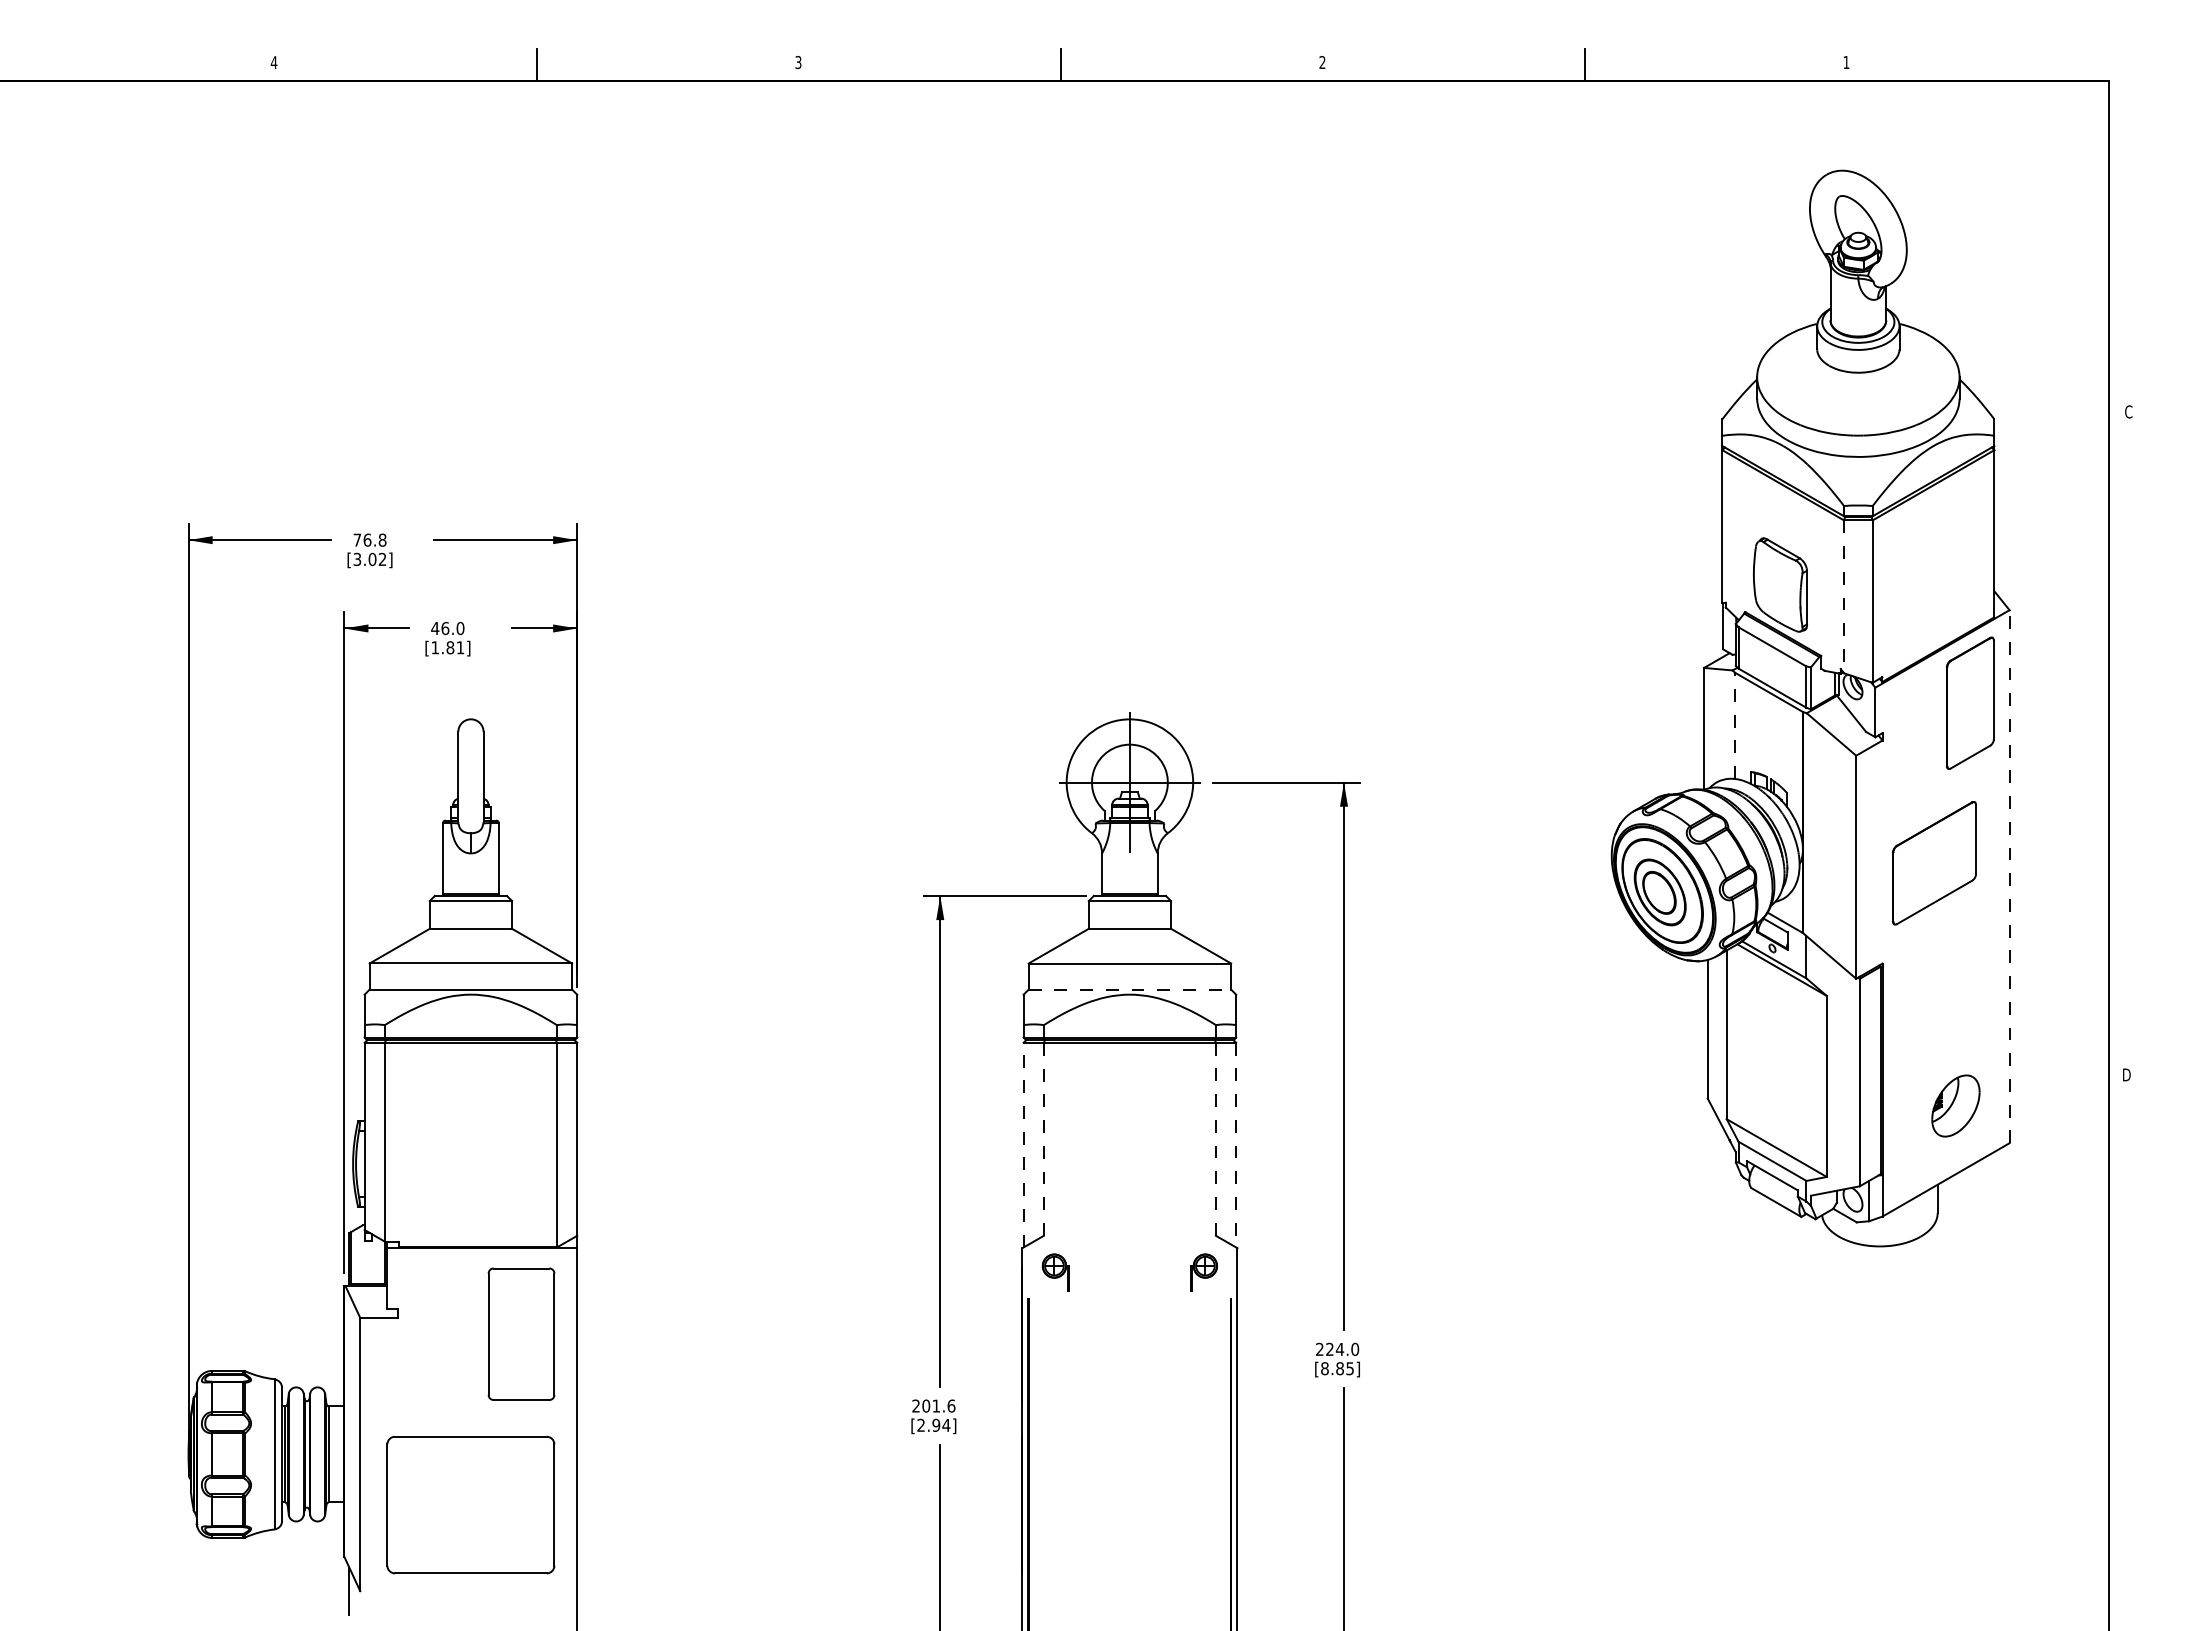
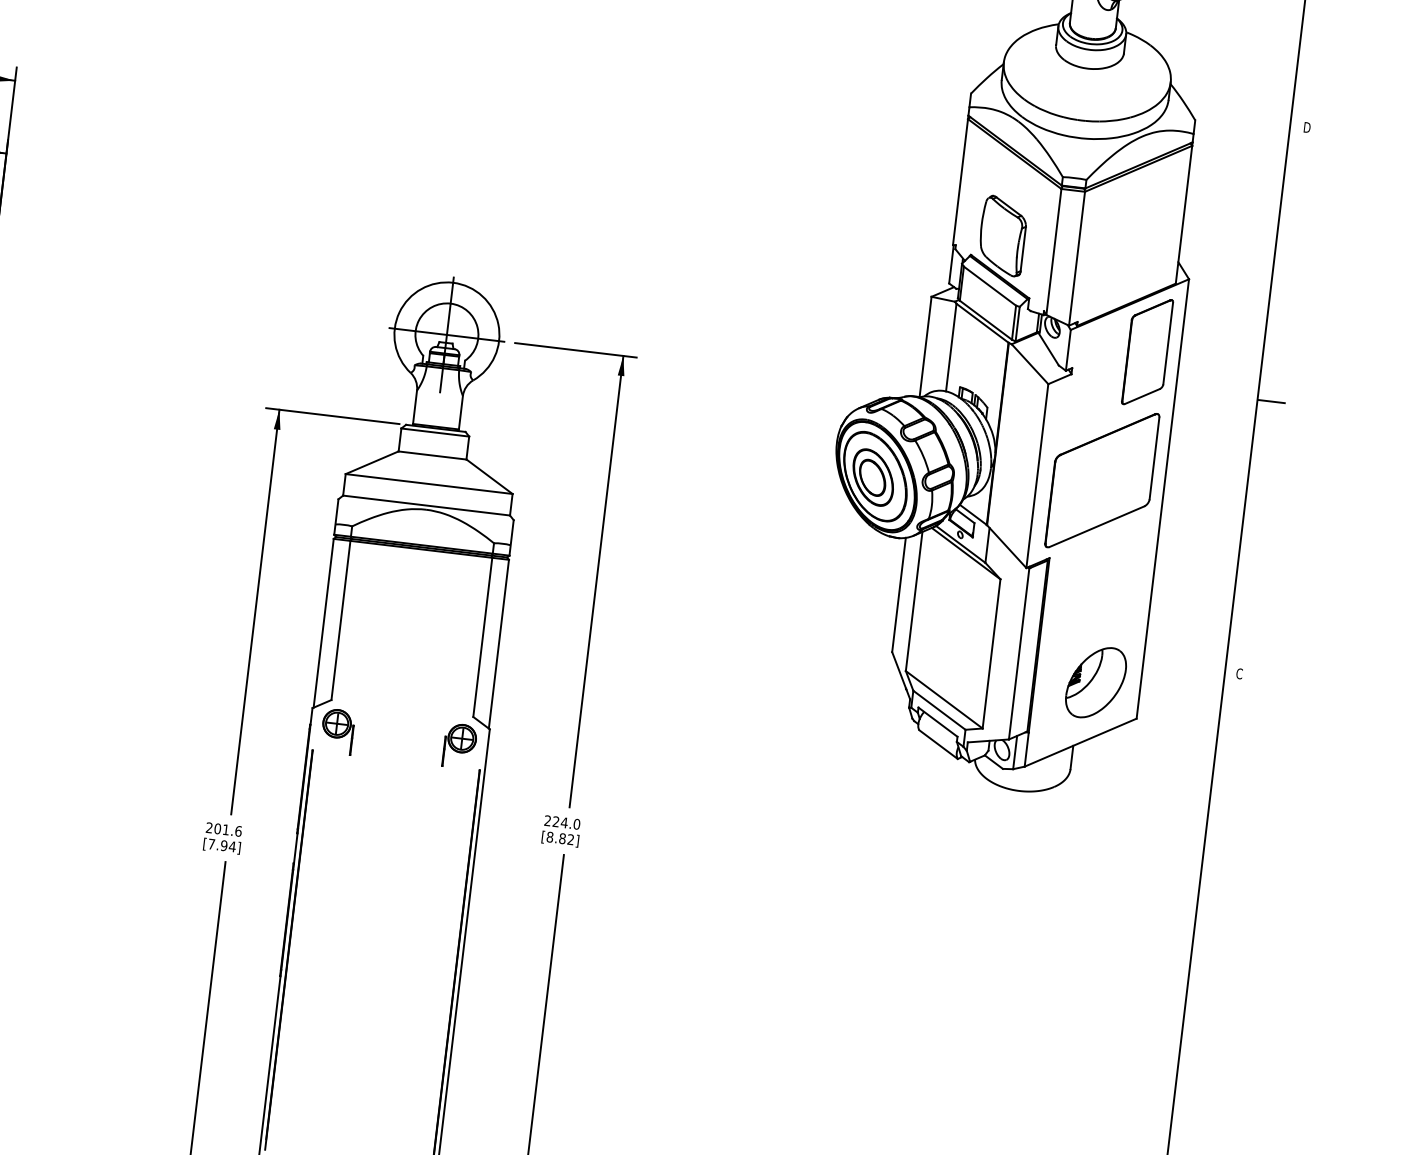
text: (2129, 411) -> (1307, 127), C -> D
line: (1844, 597) -> (1054, 252), dashed -> solid
line: (1734, 725) -> (950, 347), dashed -> solid
line: (2125, 744) -> (1271, 401), added
part: (1934, 862) -> (1102, 479), size x1.43
line: (2009, 876) -> (1162, 498), dashed -> solid
line: (1130, 989) -> (427, 505), dashed -> solid
text: (2126, 1074) -> (1239, 673), D -> C
part: (1955, 1105) -> (1095, 682), size x1.43
line: (1043, 1139) -> (340, 620), dashed -> solid
line: (1215, 1139) -> (482, 637), dashed -> solid
line: (1023, 1144) -> (323, 622), dashed -> solid
line: (1236, 1145) -> (499, 644), dashed -> solid
part: (1055, 1272) -> (337, 731), size x1.43
part: (1204, 1272) -> (460, 746), size x1.43
text: (1349, 1368) -> (570, 839), [8.85] -> [8.82]
text: (920, 1424) -> (211, 843), [2.94] -> [7.94]

